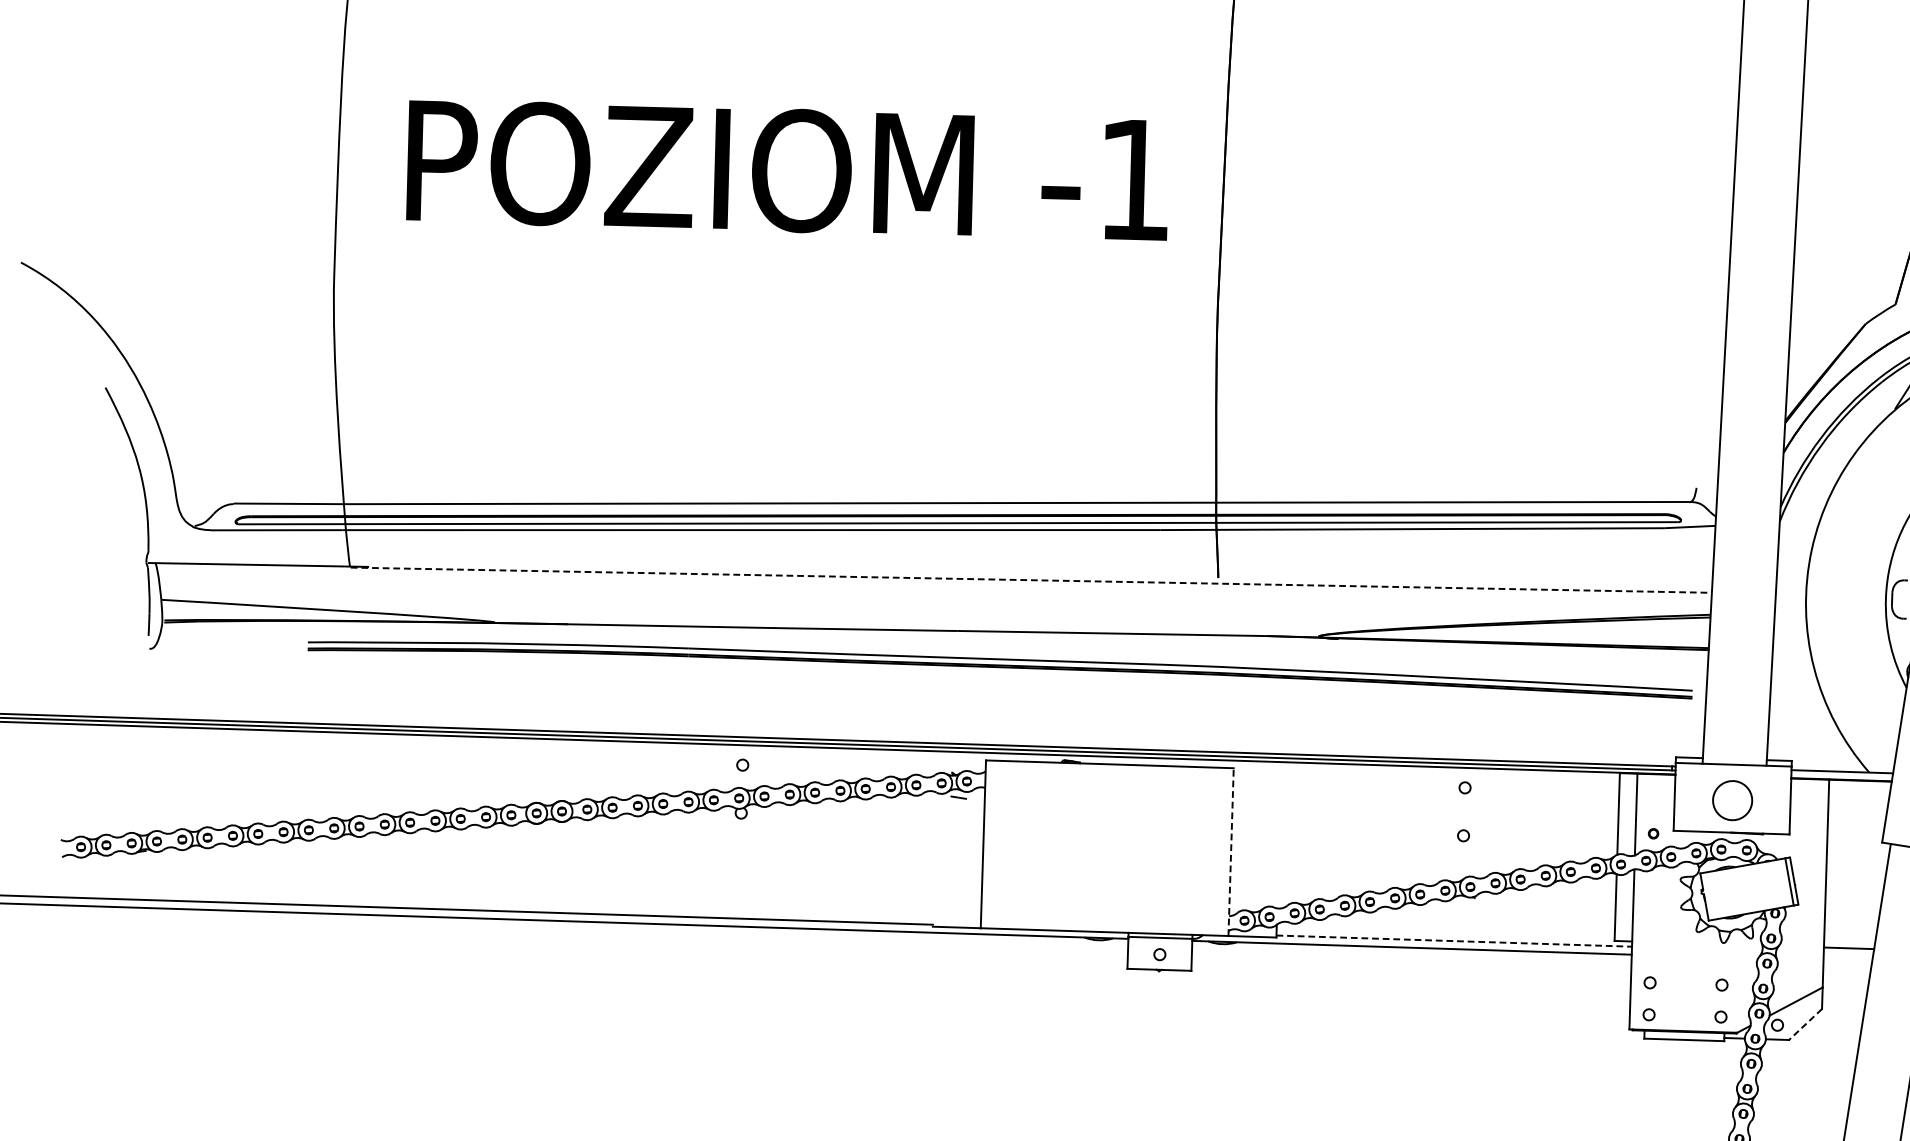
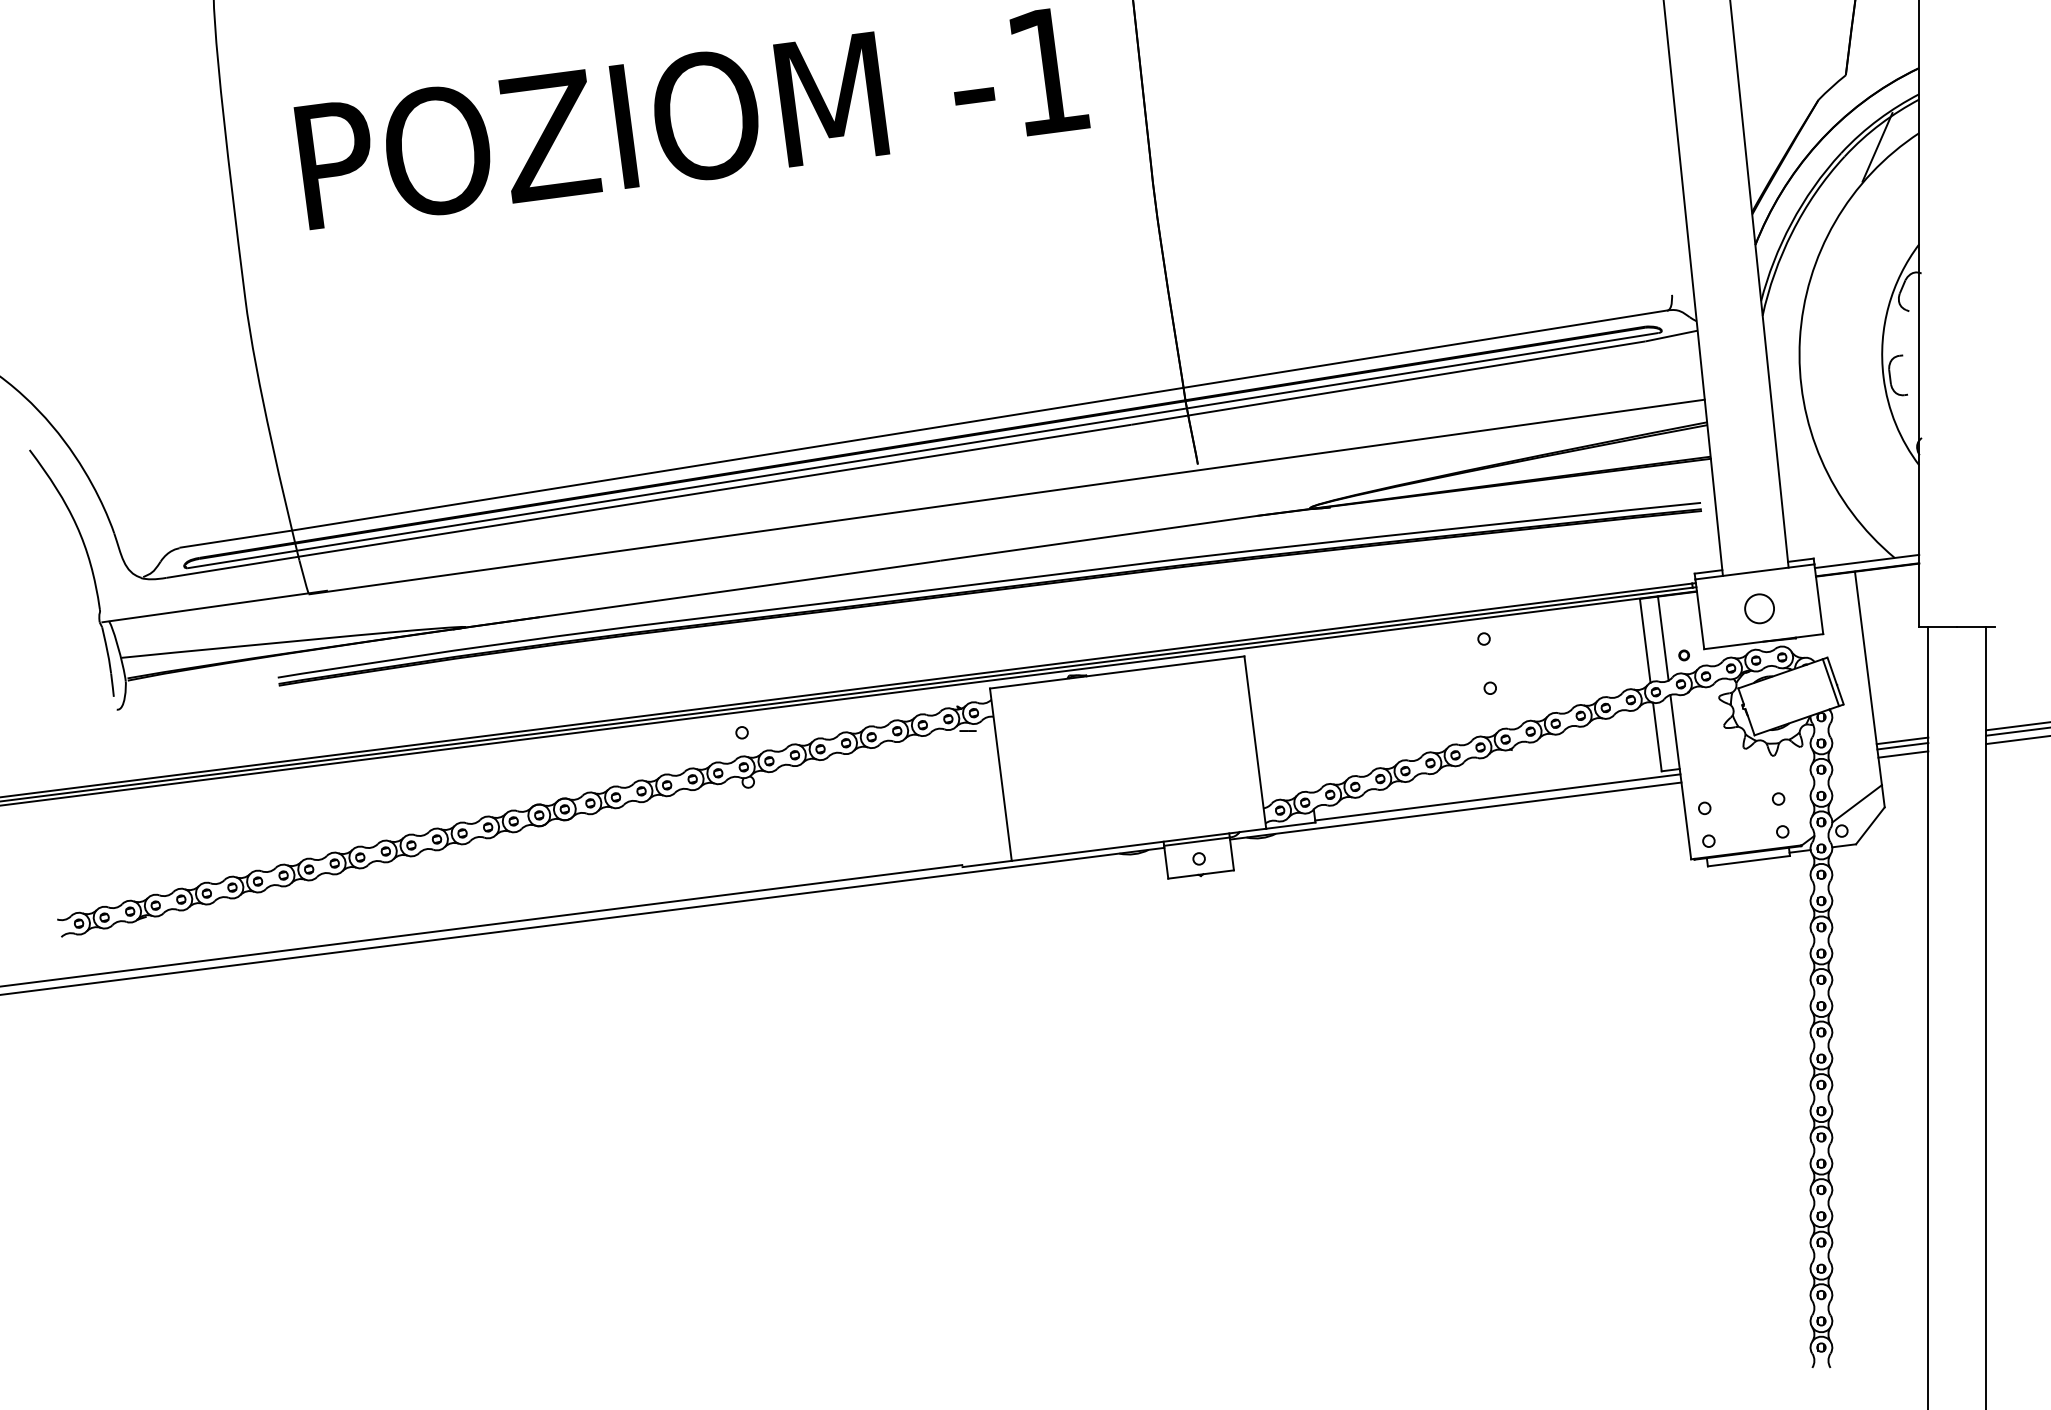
line: (1031, 579) -> (1007, 496), dashed -> solid
circle: (1732, 800) -> (1759, 608), size x0.71
line: (1231, 852) -> (1255, 742), dashed -> solid
line: (1454, 941) -> (1498, 797), dashed -> solid
line: (1848, 953) -> (1902, 746), added
line: (1847, 961) -> (1903, 754), added
line: (1805, 1025) -> (1870, 826), dashed -> solid

